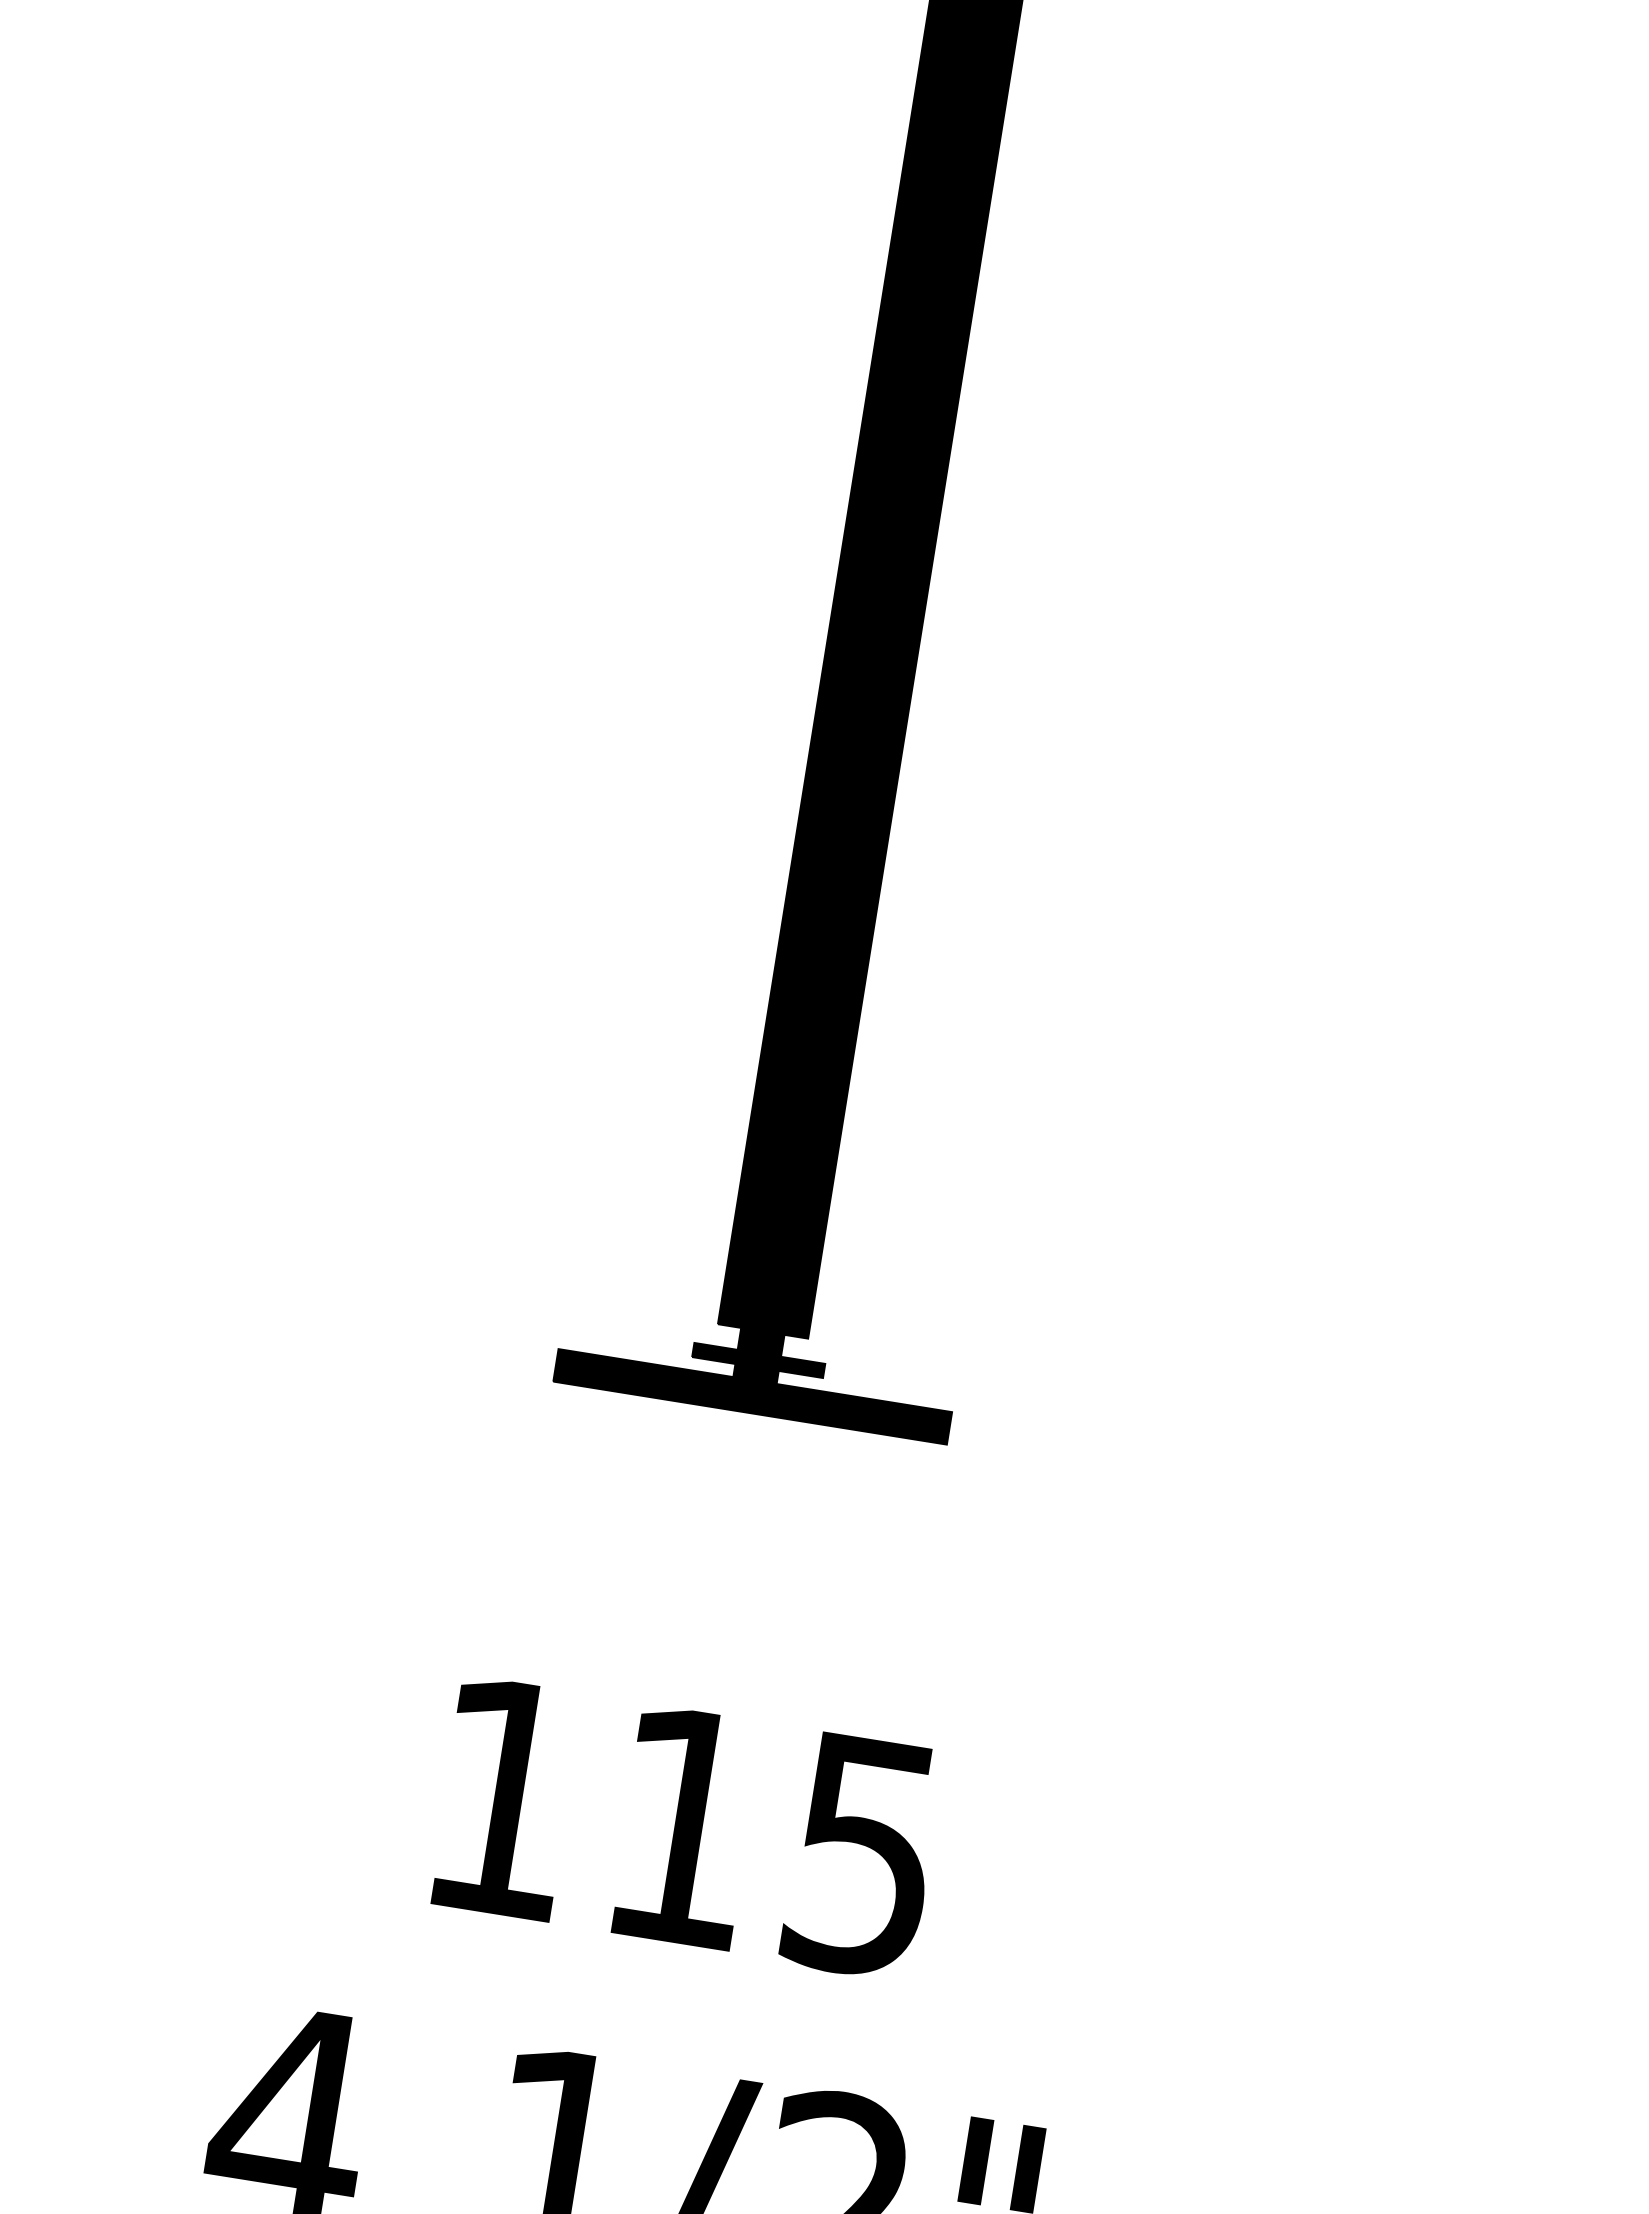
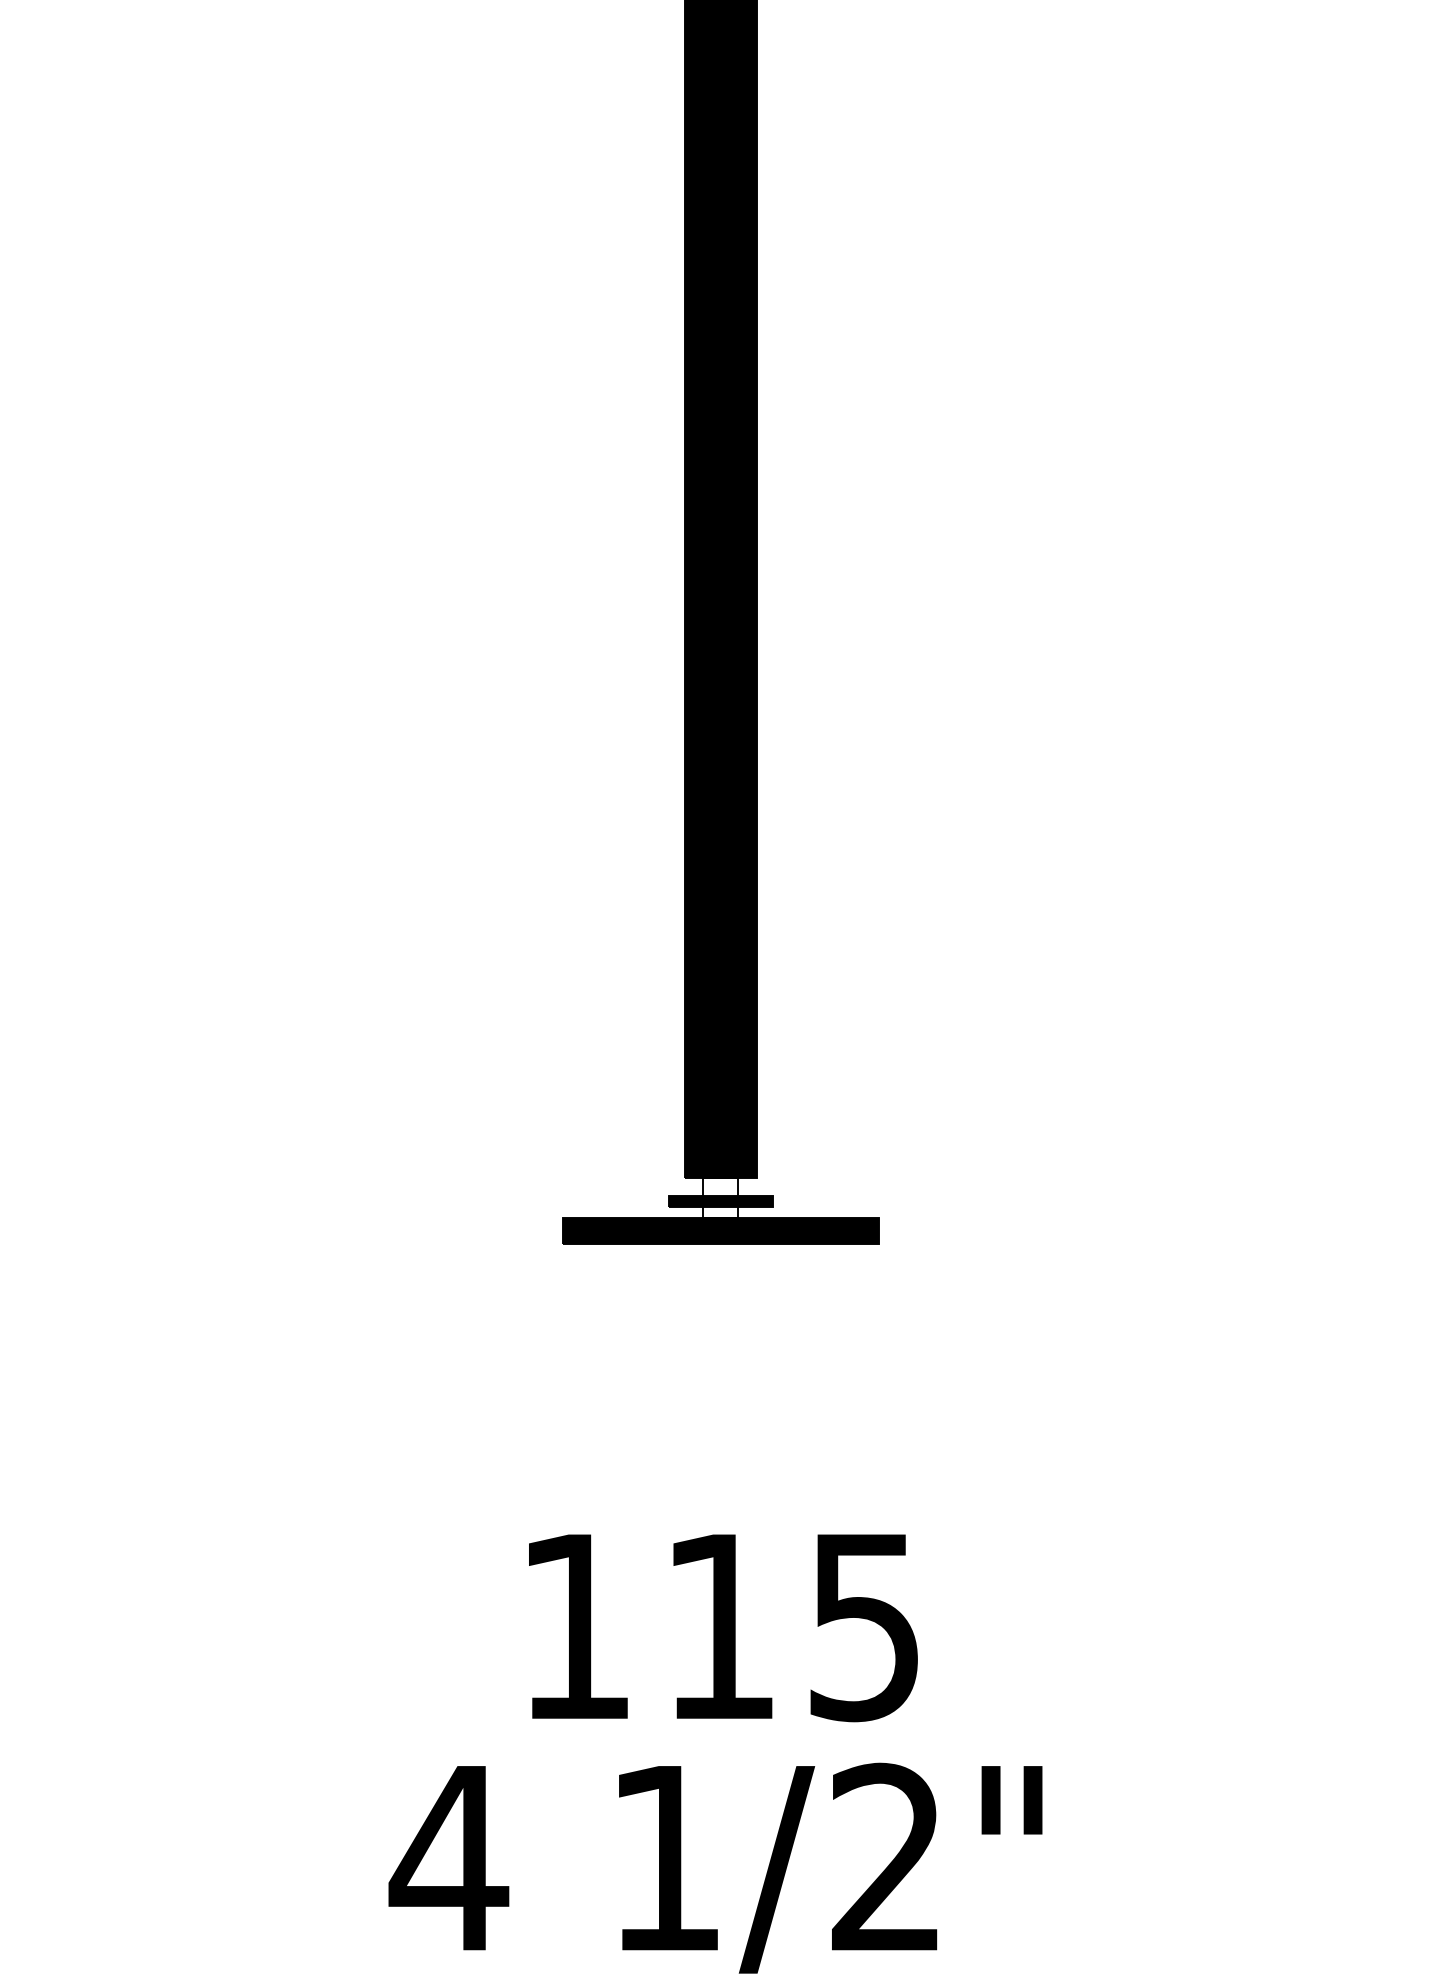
fill: (761, 1341) -> (720, 1186), removed
fill: (755, 1374) -> (720, 1212), removed
text: (686, 1829) -> (723, 1628), moved

